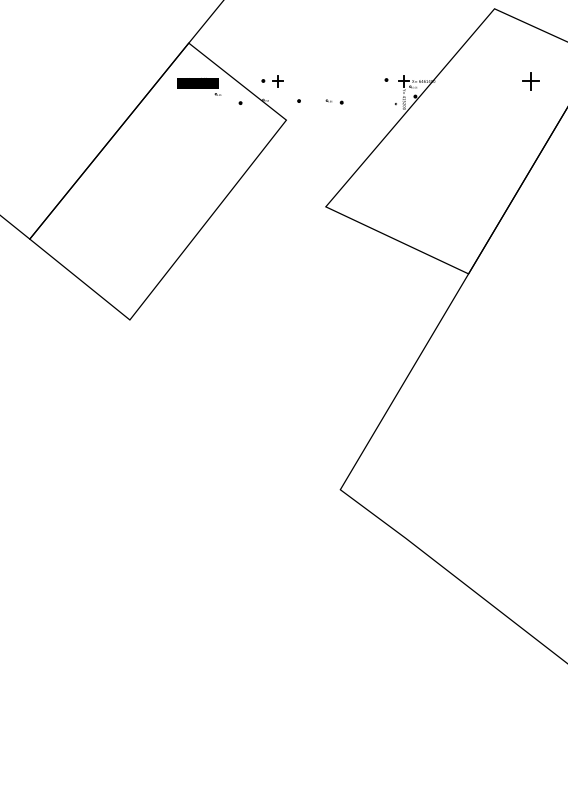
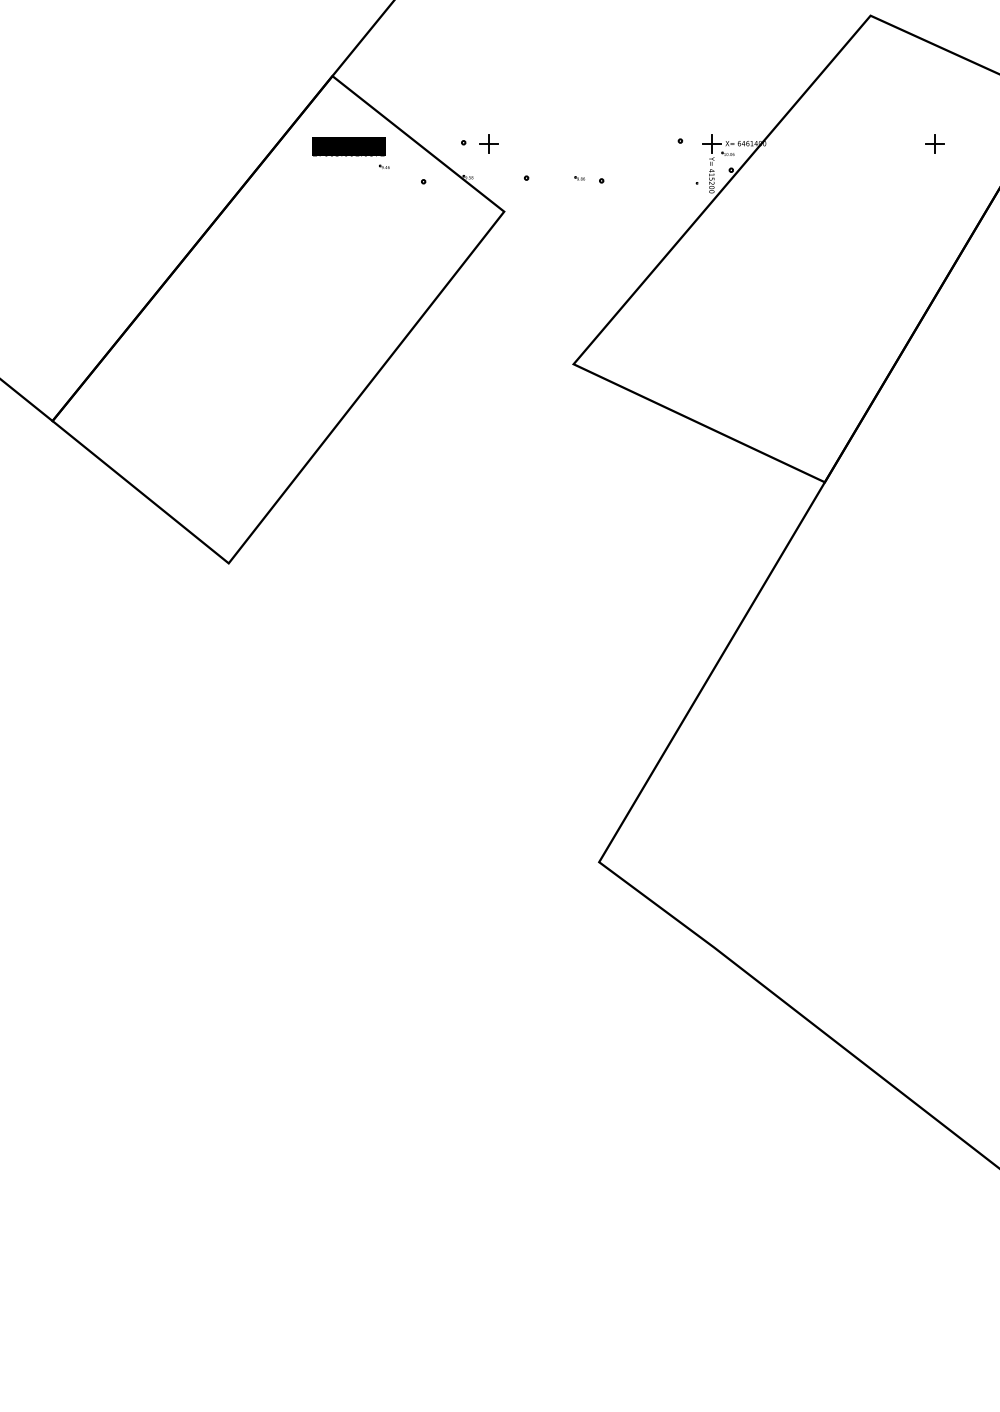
part: (530, 81) -> (933, 143), size x0.62

